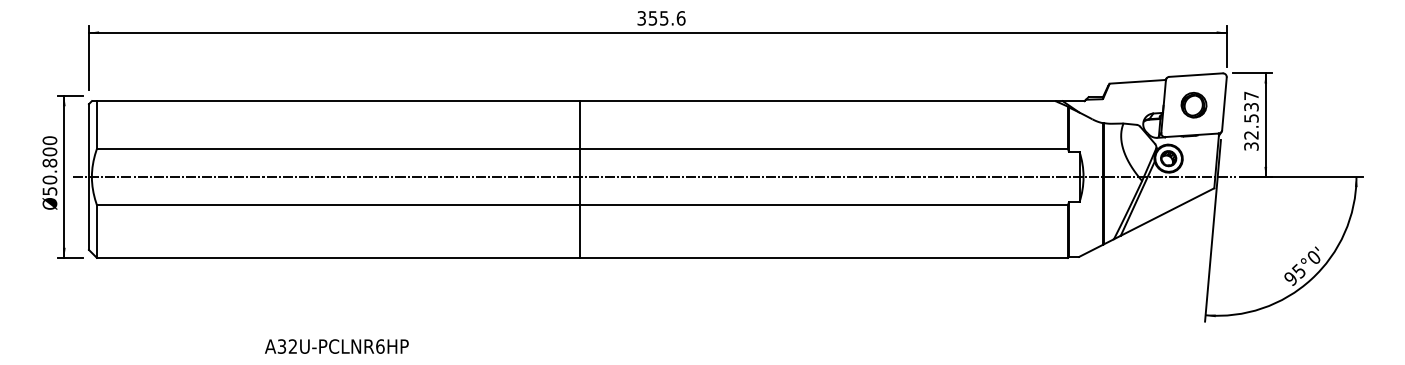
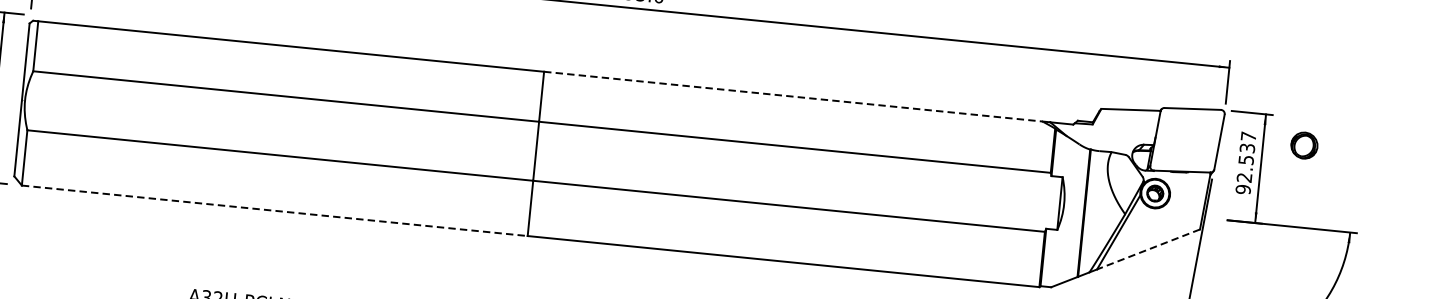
line: (817, 101) -> (793, 97), solid -> dashed
part: (1193, 105) -> (1303, 145), moved
text: (1251, 146) -> (1243, 189), 32.537 -> 92.537
line: (654, 177) -> (614, 159), removed
line: (1167, 212) -> (1148, 249), solid -> dashed
line: (338, 257) -> (275, 210), solid -> dashed

